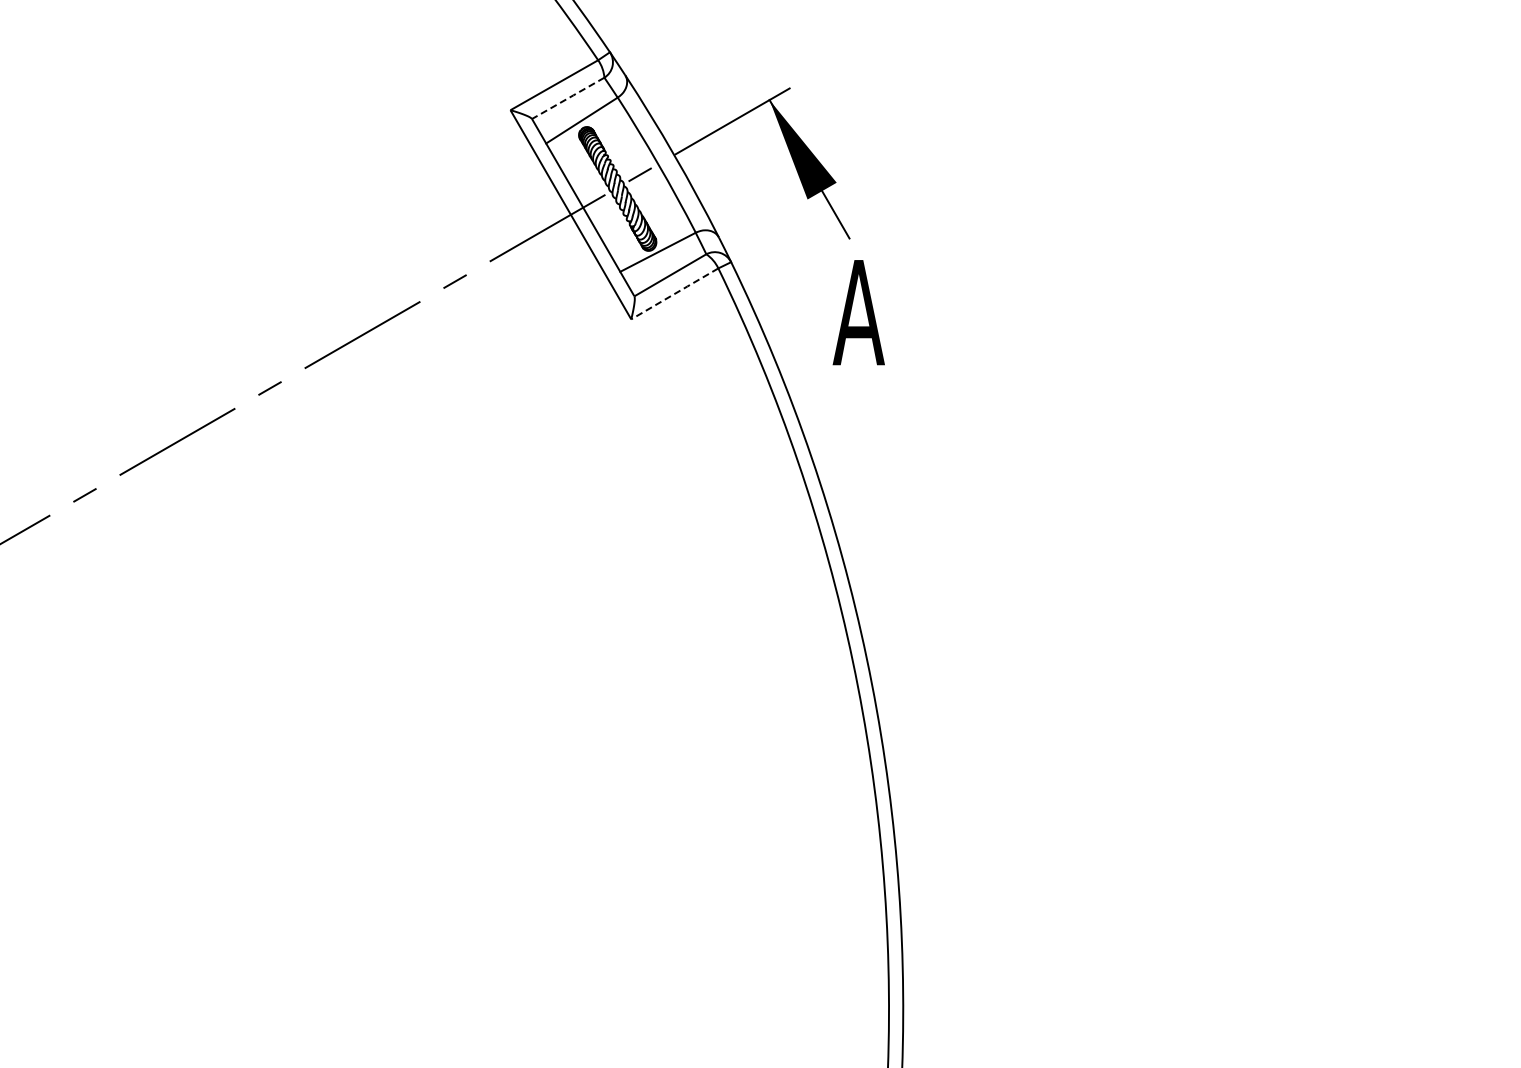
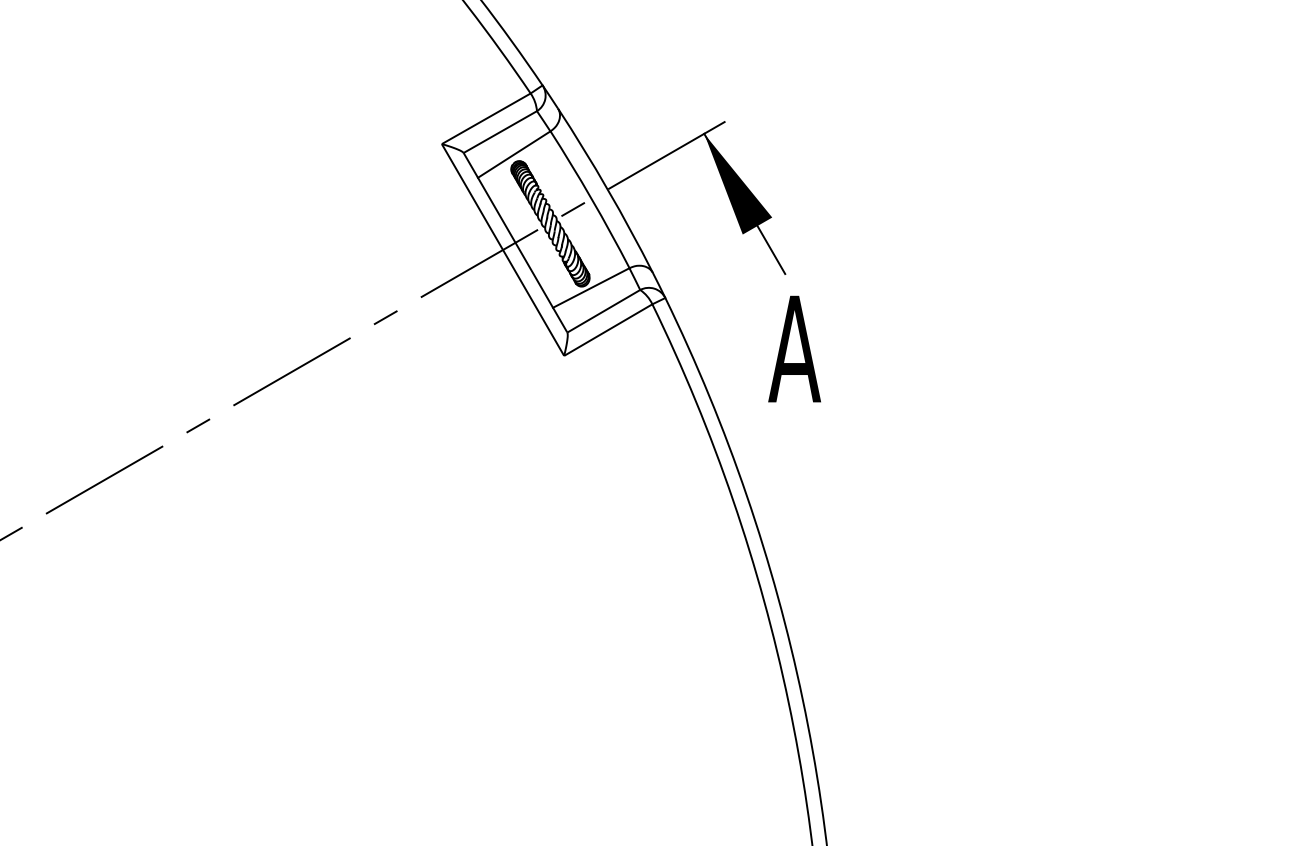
line: (568, 98) -> (500, 132), dashed -> solid
line: (674, 293) -> (607, 329), dashed -> solid

